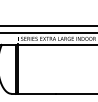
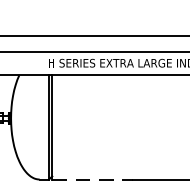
line: (37, 93) -> (94, 178), solid -> dashed

